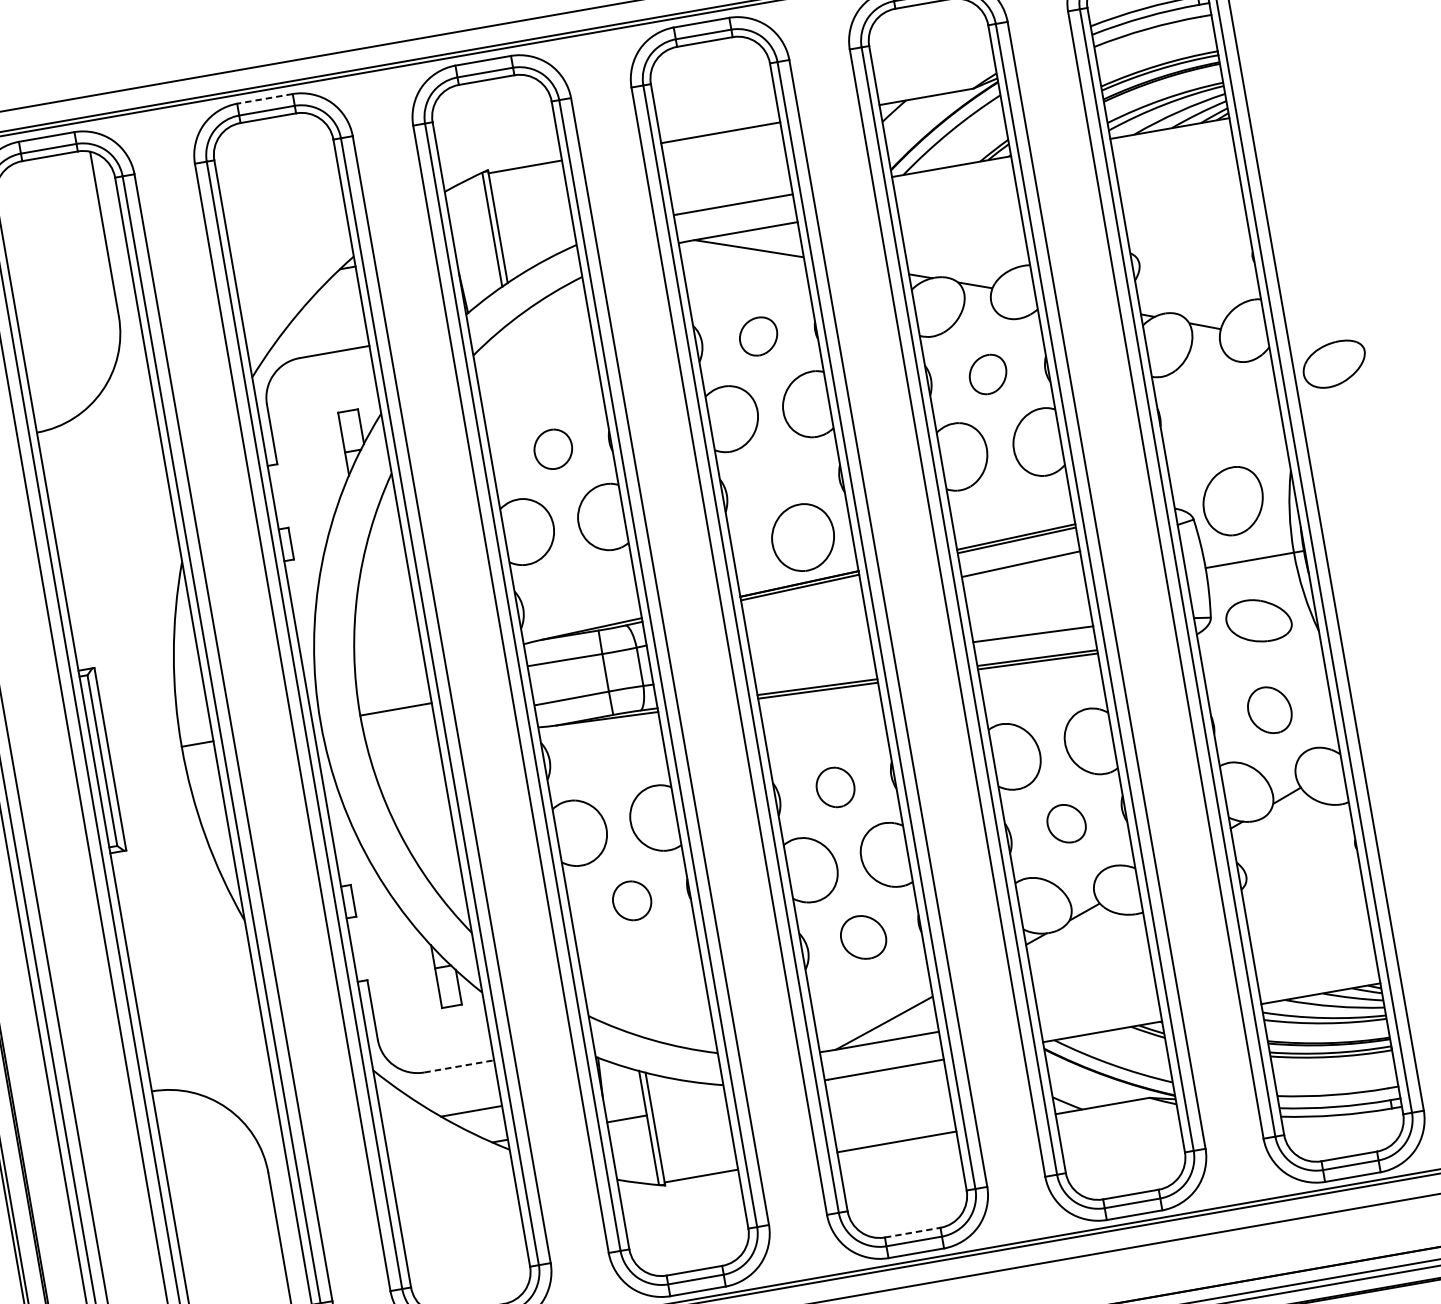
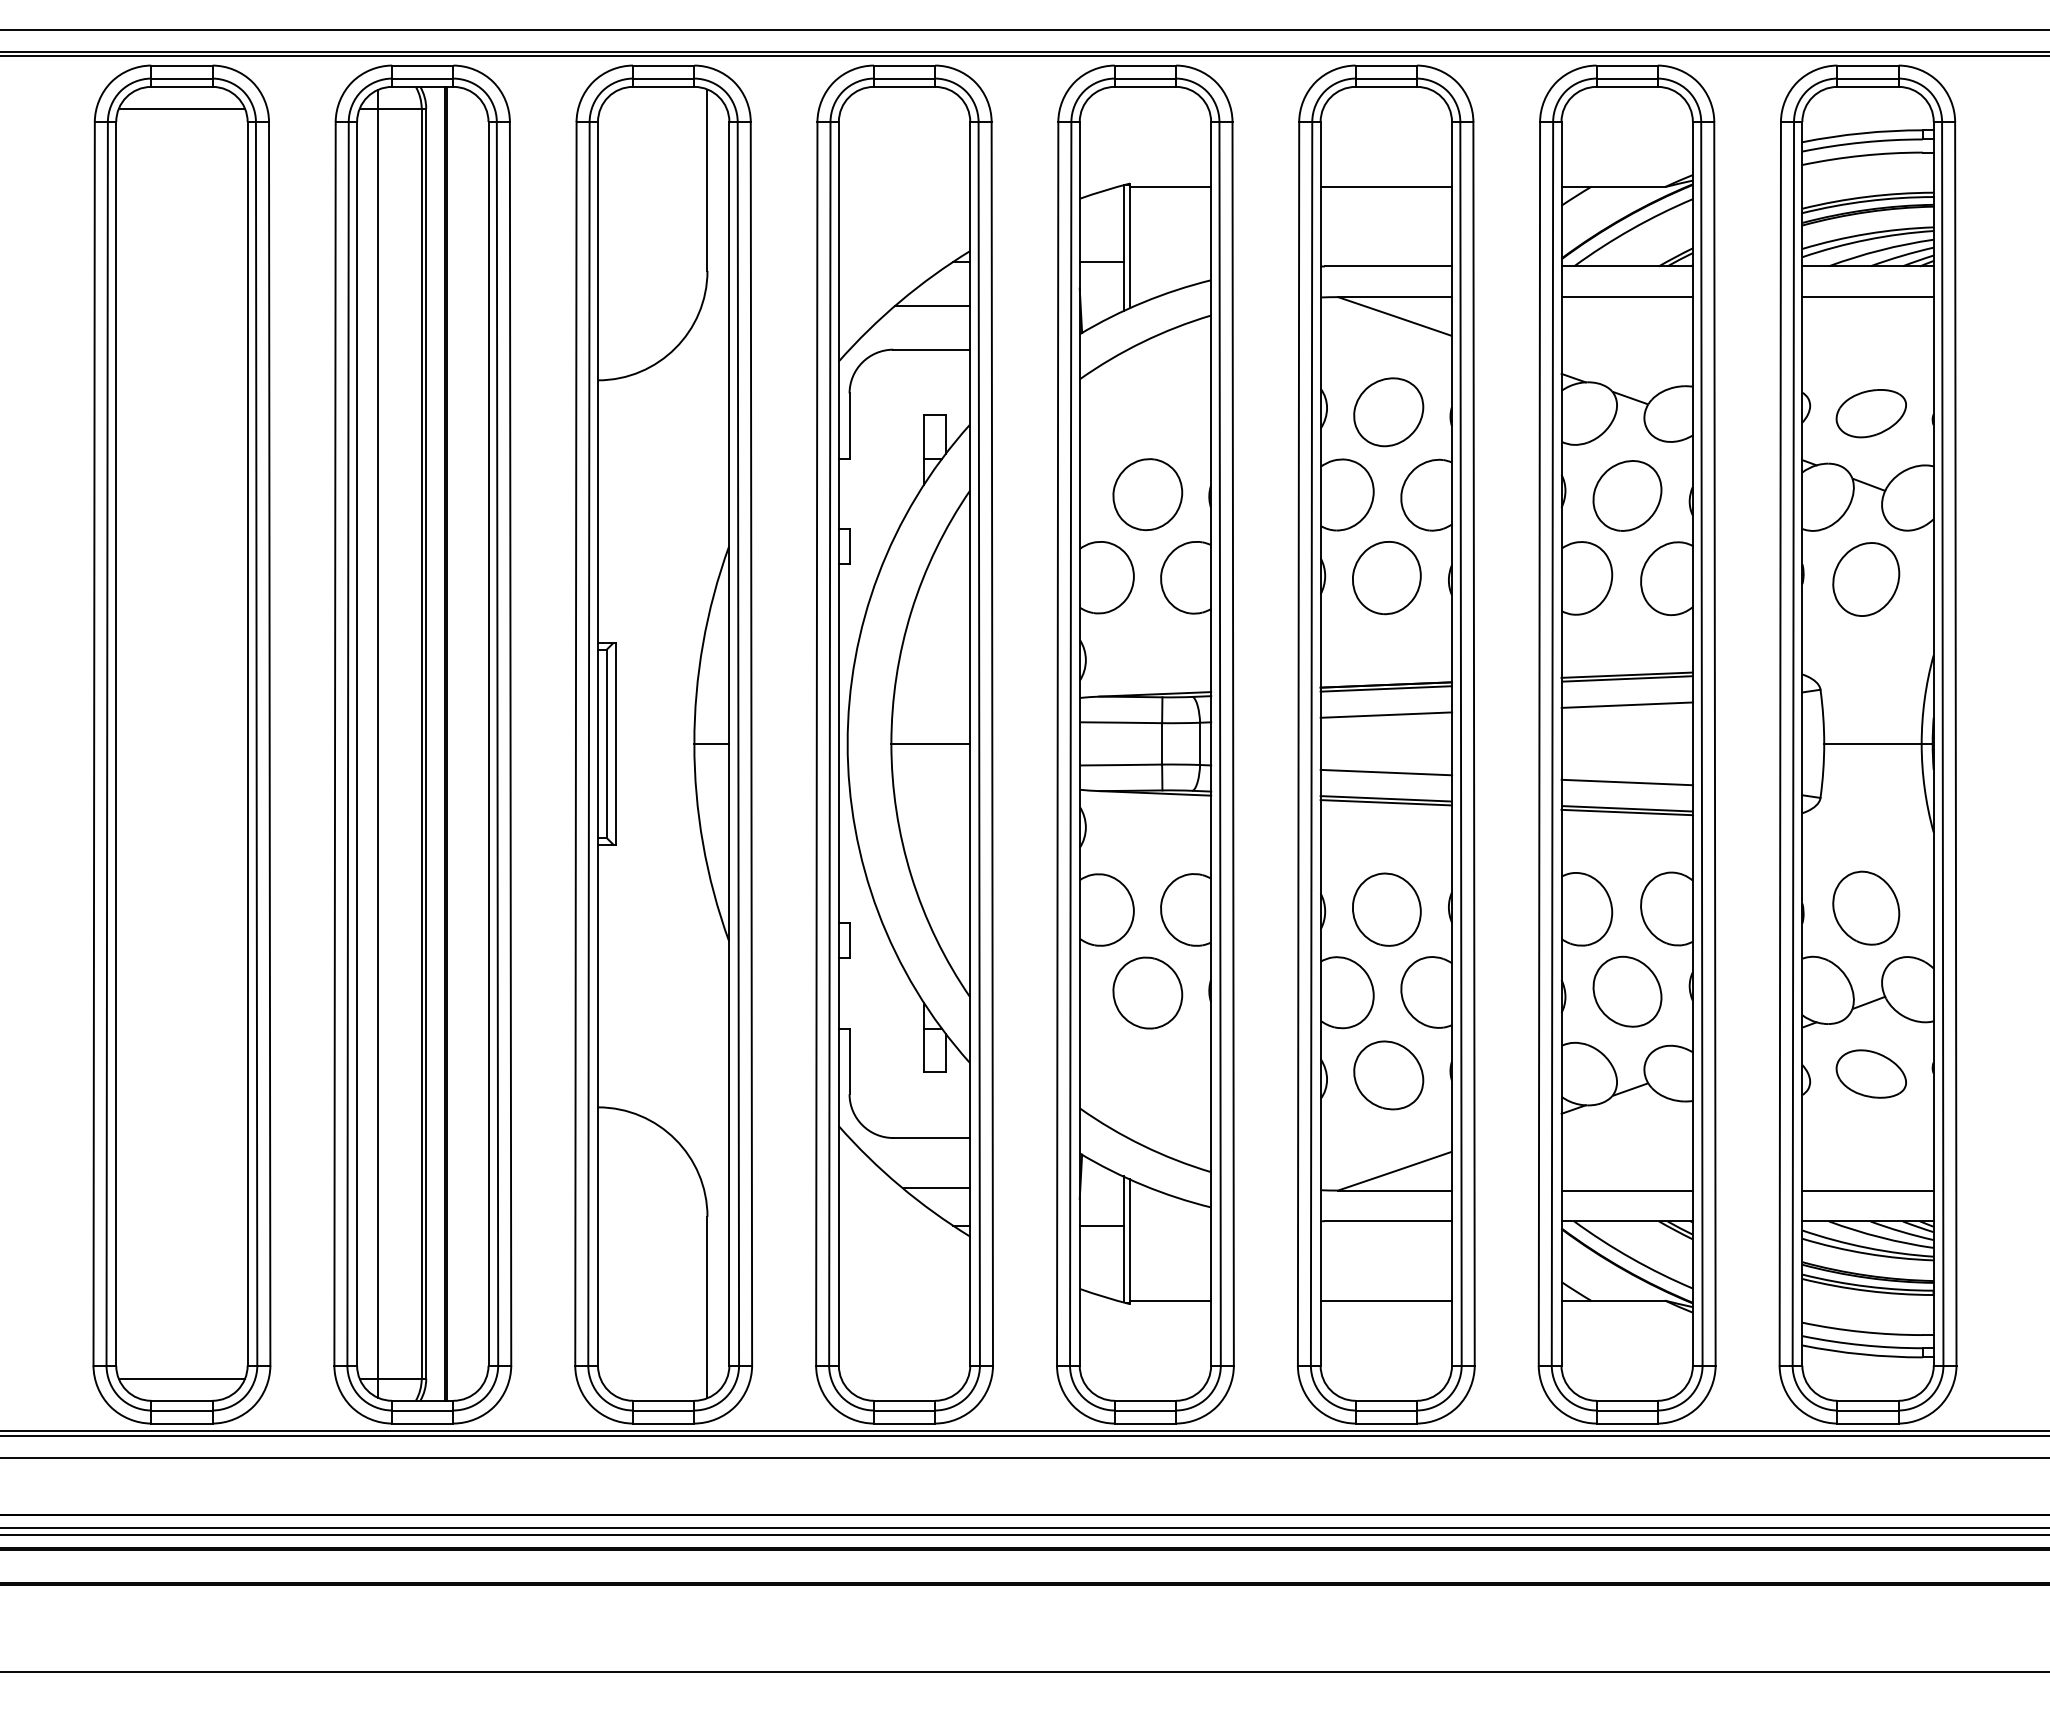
line: (264, 98) -> (904, 65), dashed -> solid
line: (1174, 156) -> (1867, 297), added
line: (955, 194) -> (1626, 297), added
line: (474, 246) -> (1101, 262), added
line: (328, 311) -> (932, 305), added
part: (758, 336) -> (1388, 412), size x1.67
part: (1333, 364) -> (1870, 413), moved
part: (988, 374) -> (1627, 495), size x1.67
part: (552, 449) -> (1147, 494), size x1.67
part: (1233, 501) -> (1866, 579), moved
part: (802, 538) -> (1386, 578), moved
line: (804, 610) -> (1386, 714), added
part: (1257, 620) -> (1870, 1073), moved
line: (813, 663) -> (1386, 772), added
part: (1269, 709) -> (1866, 907), size x1.43
part: (835, 787) -> (1386, 909), size x1.67
part: (1066, 823) -> (1627, 991), size x1.67
part: (631, 900) -> (1147, 992), size x1.67
part: (863, 937) -> (1388, 1075), size x1.43
line: (1315, 965) -> (1867, 1190), added
line: (1097, 1004) -> (1626, 1190), added
line: (459, 1066) -> (932, 1138), dashed -> solid
line: (912, 1232) -> (1386, 1400), dashed -> solid

